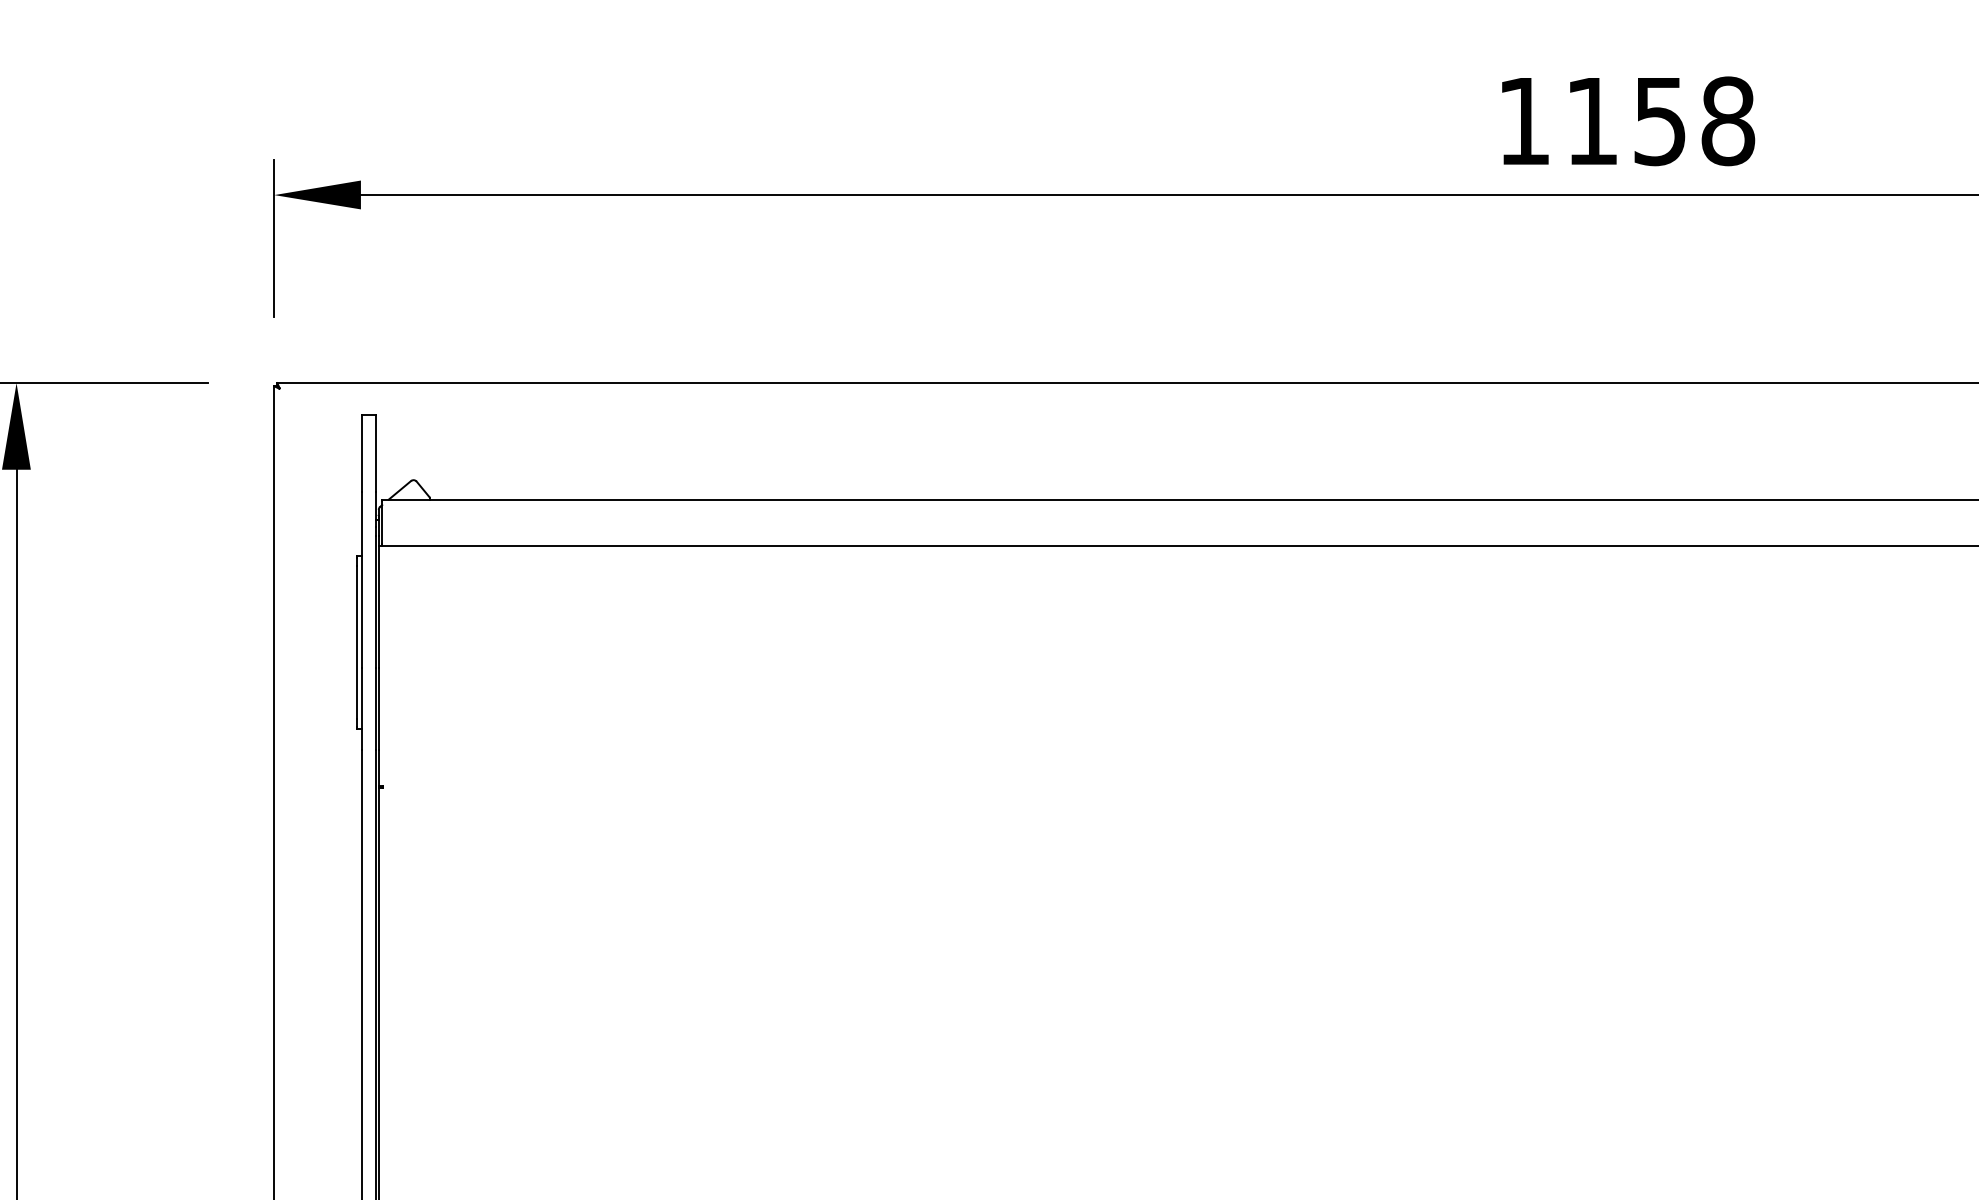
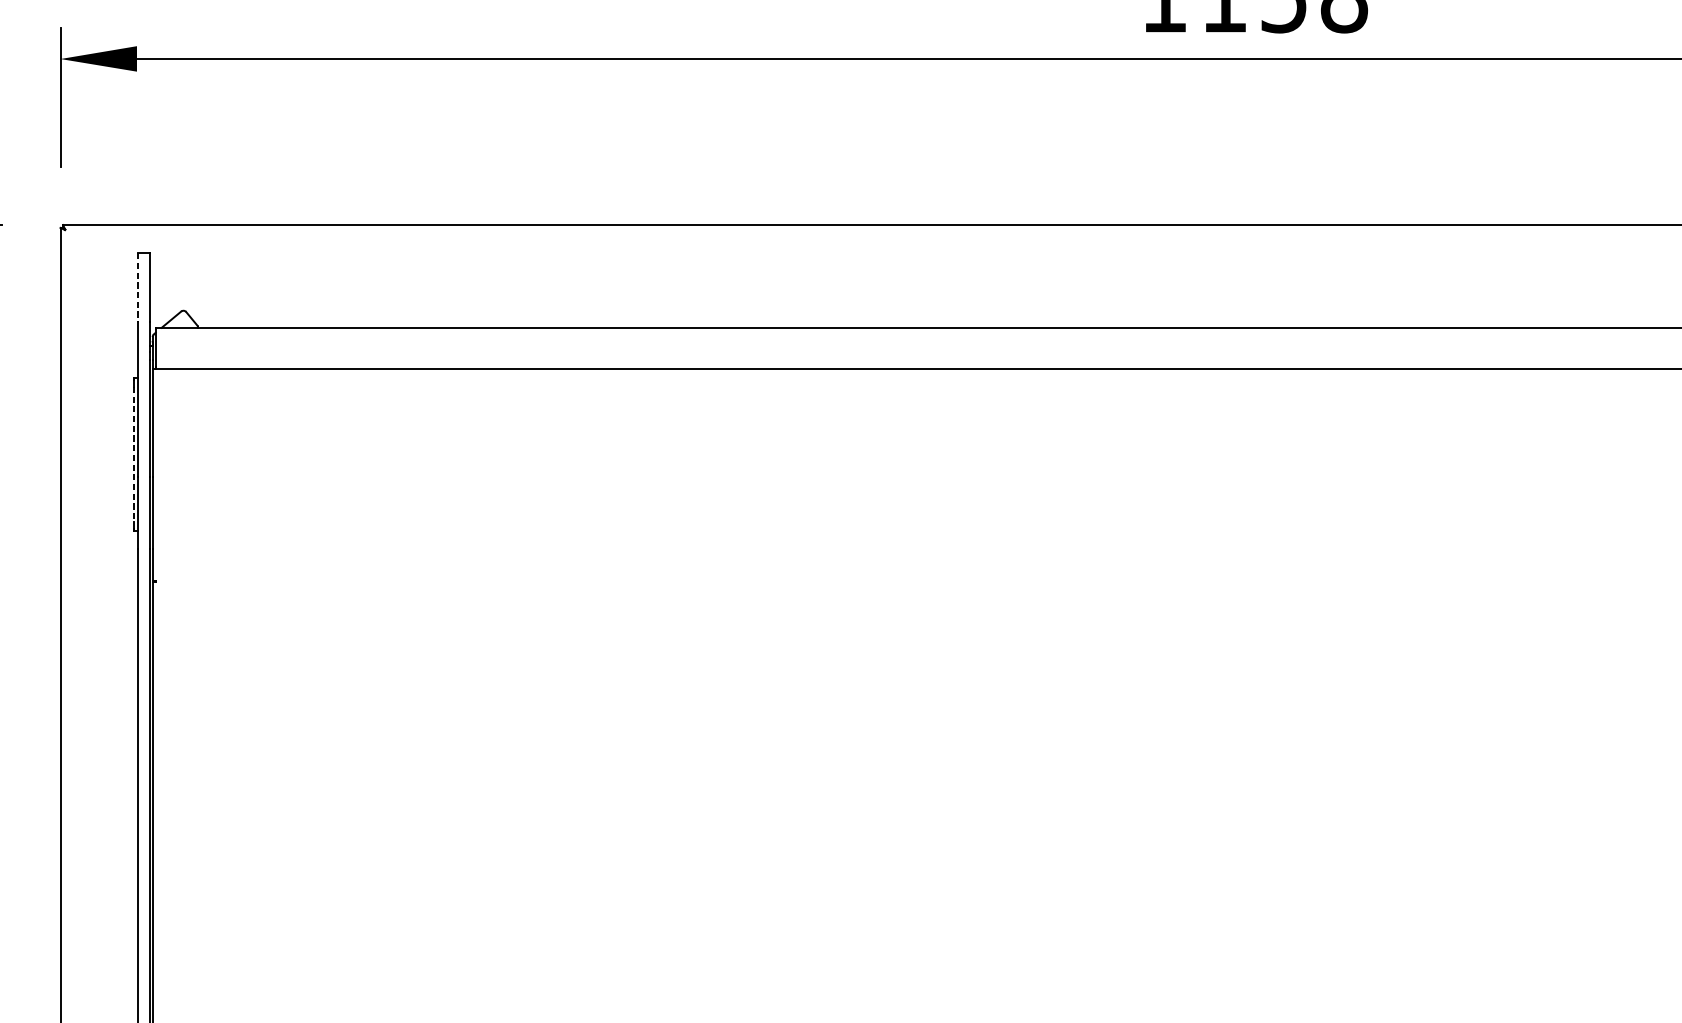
line: (362, 453) -> (138, 287), solid -> dashed
line: (357, 643) -> (133, 454), solid -> dashed

